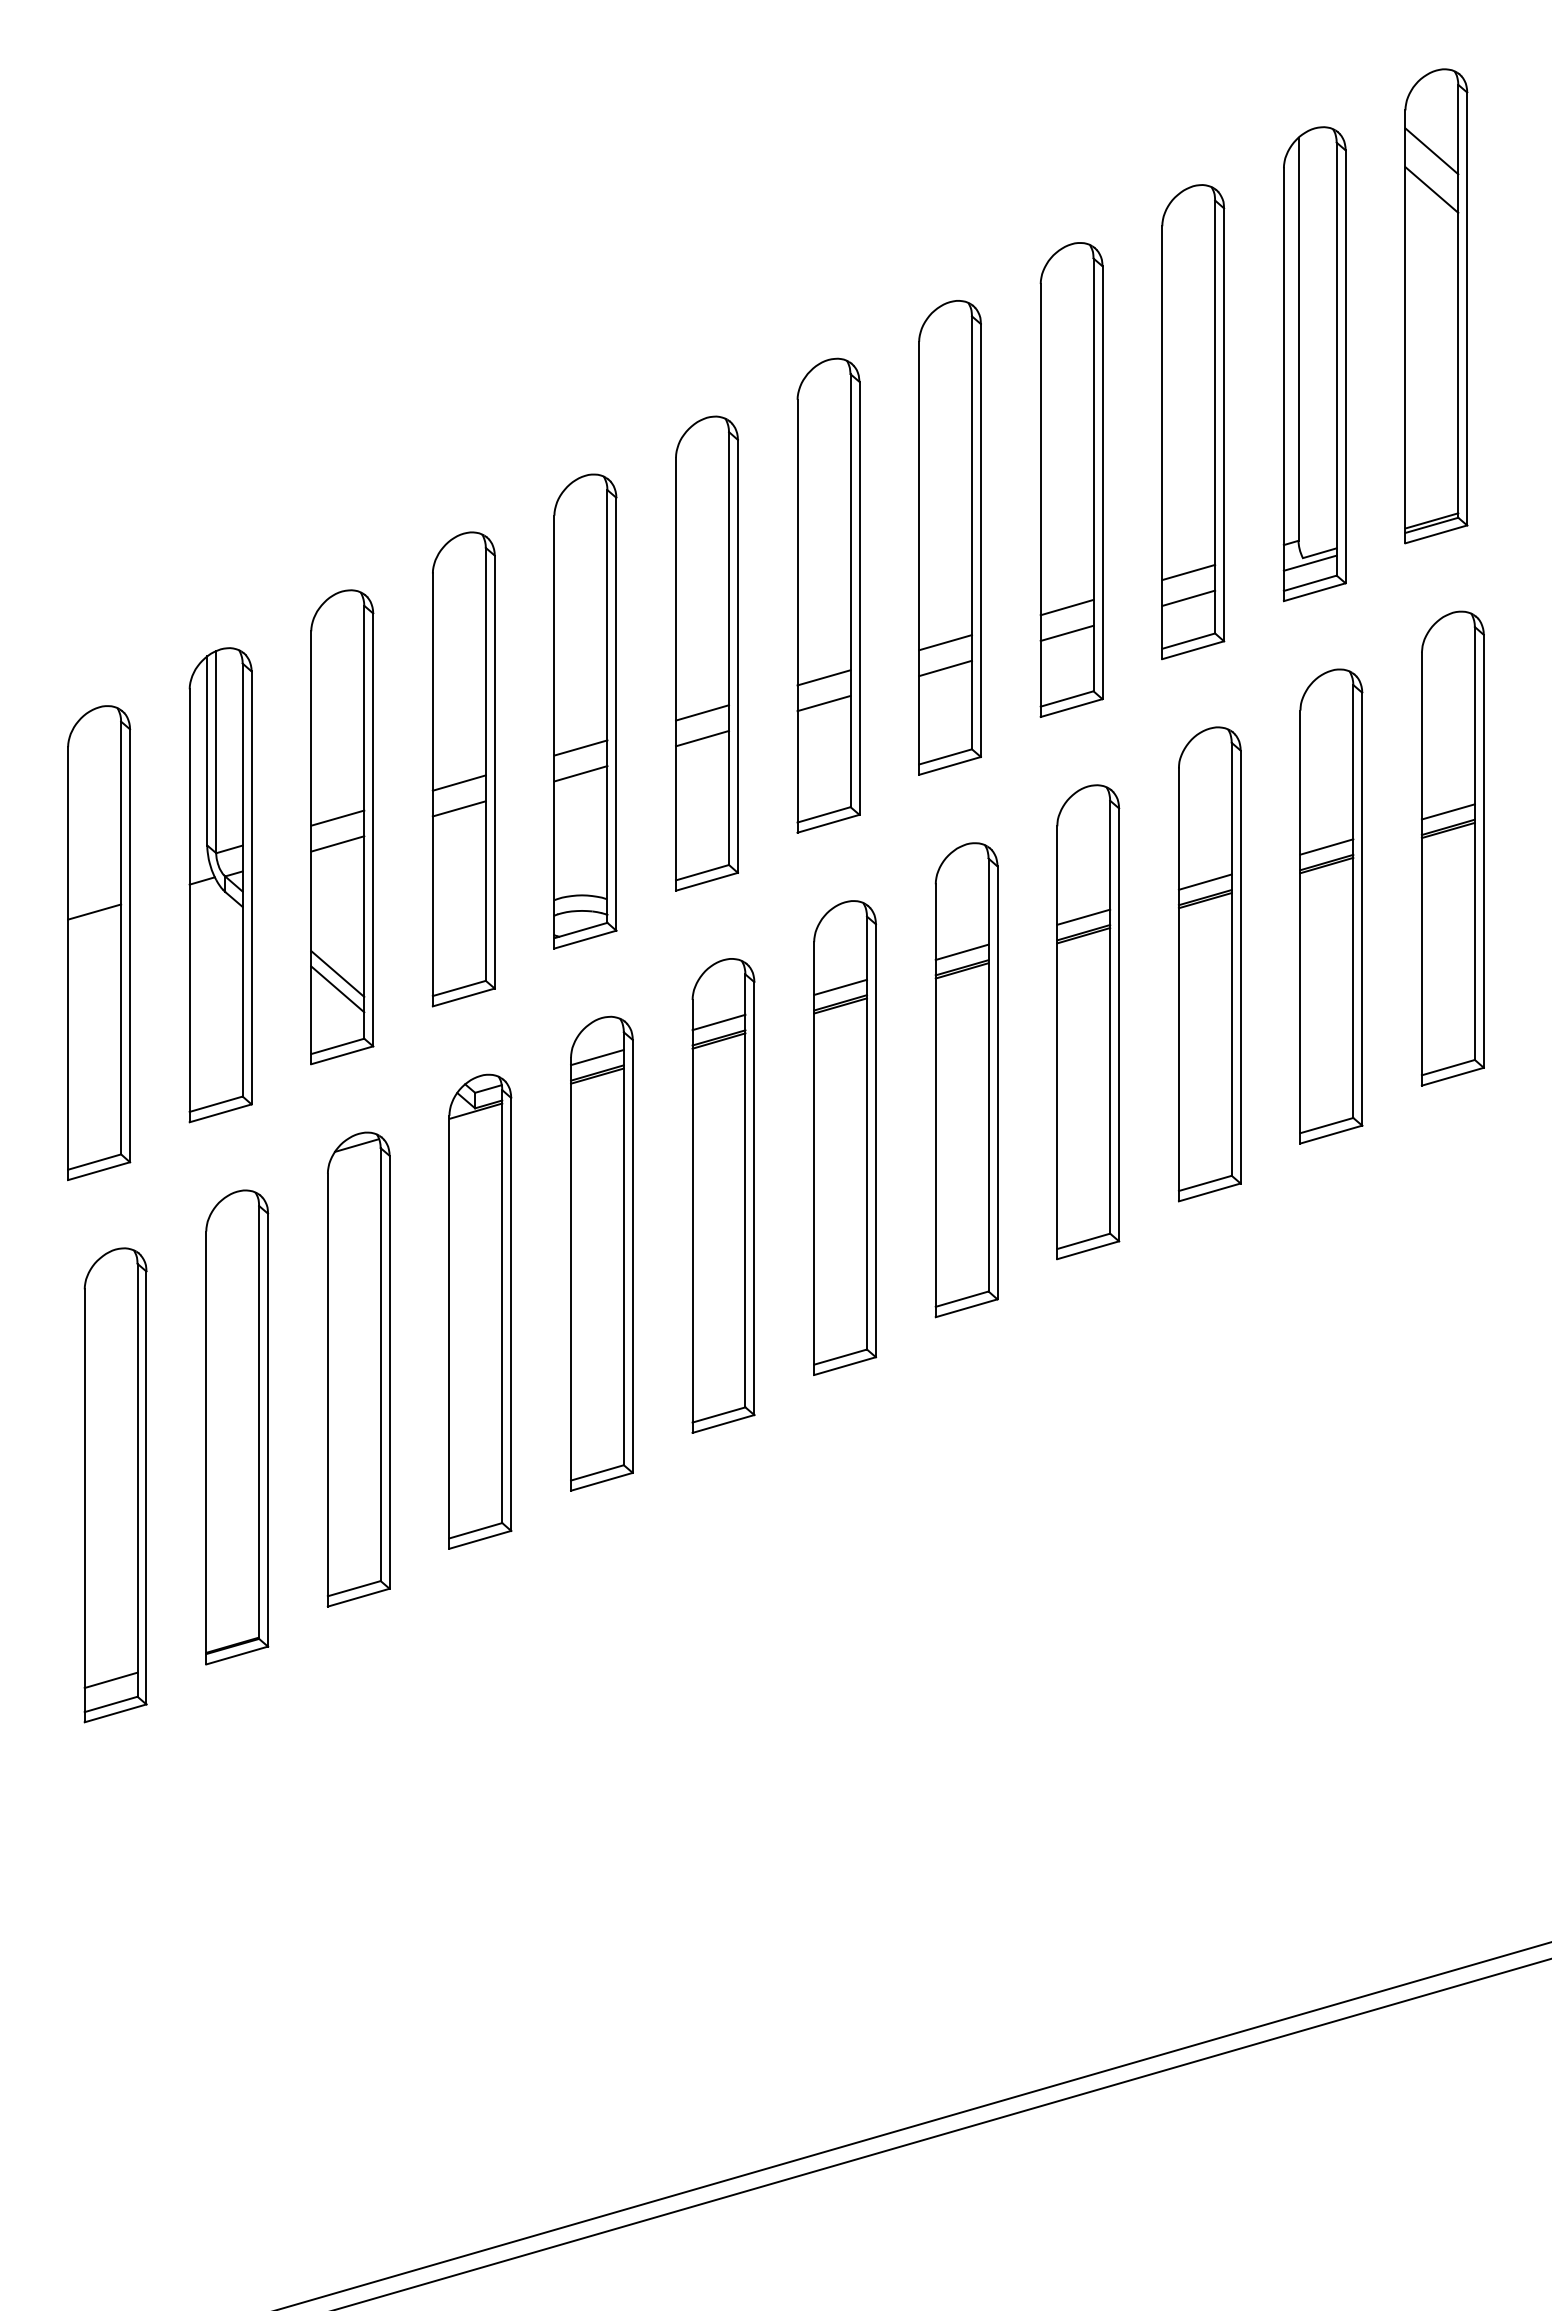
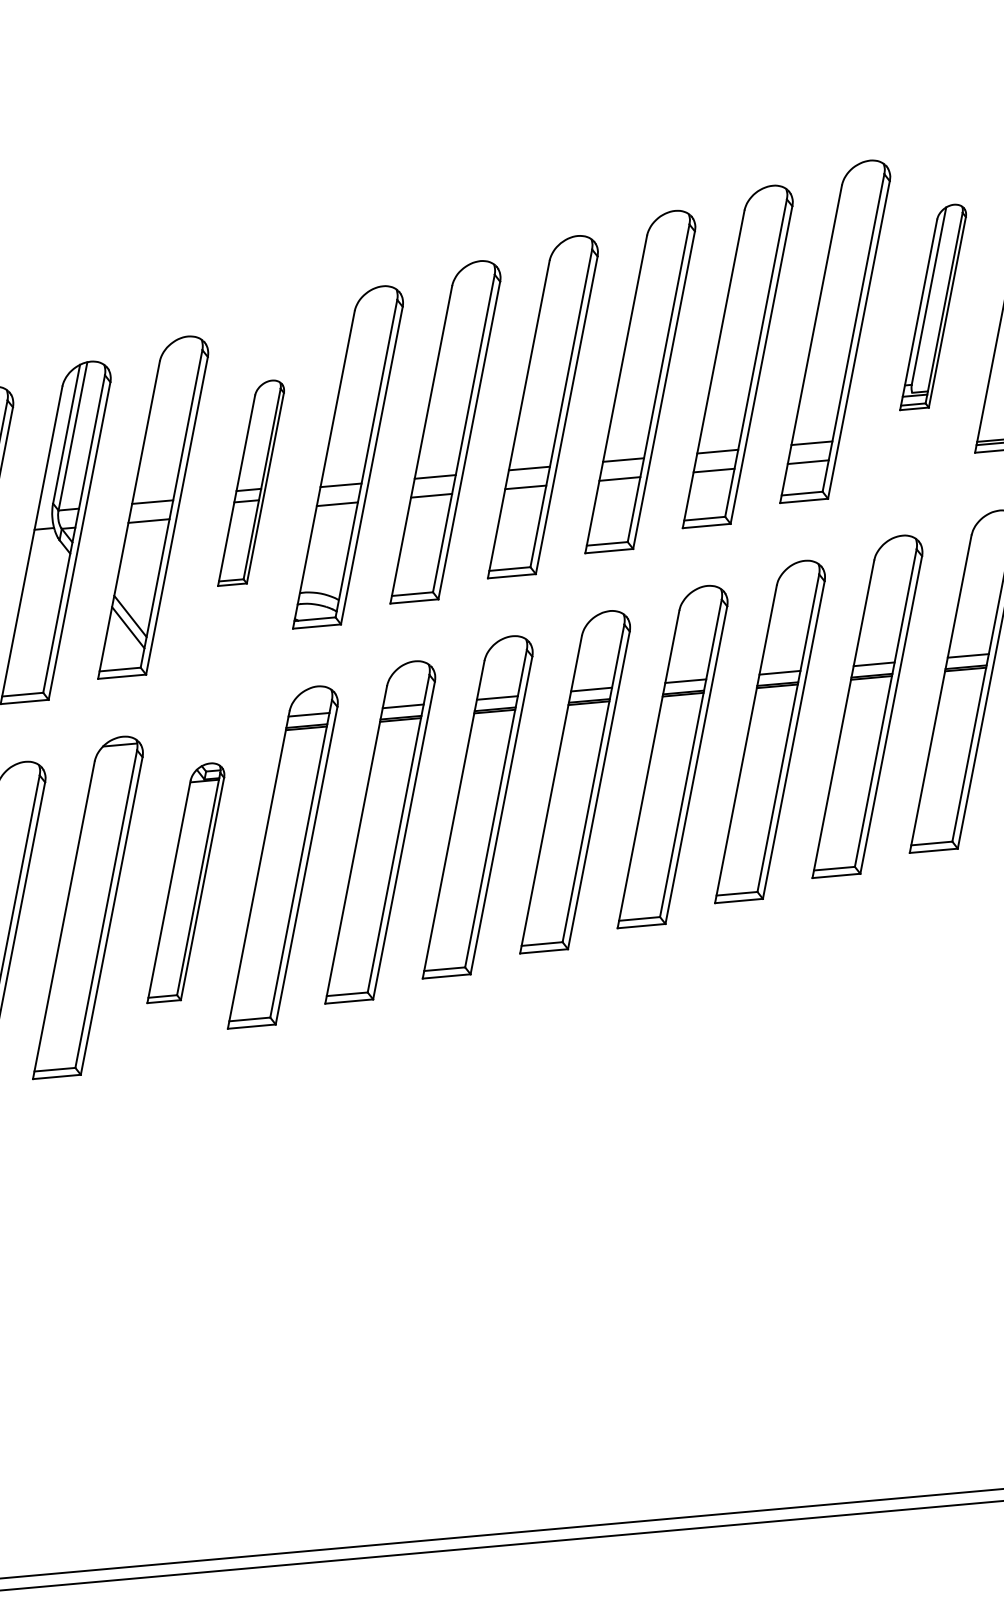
part: (1314, 364) -> (933, 308), size x0.6
part: (463, 769) -> (251, 484), size x0.6
part: (480, 1311) -> (187, 884), size x0.7

